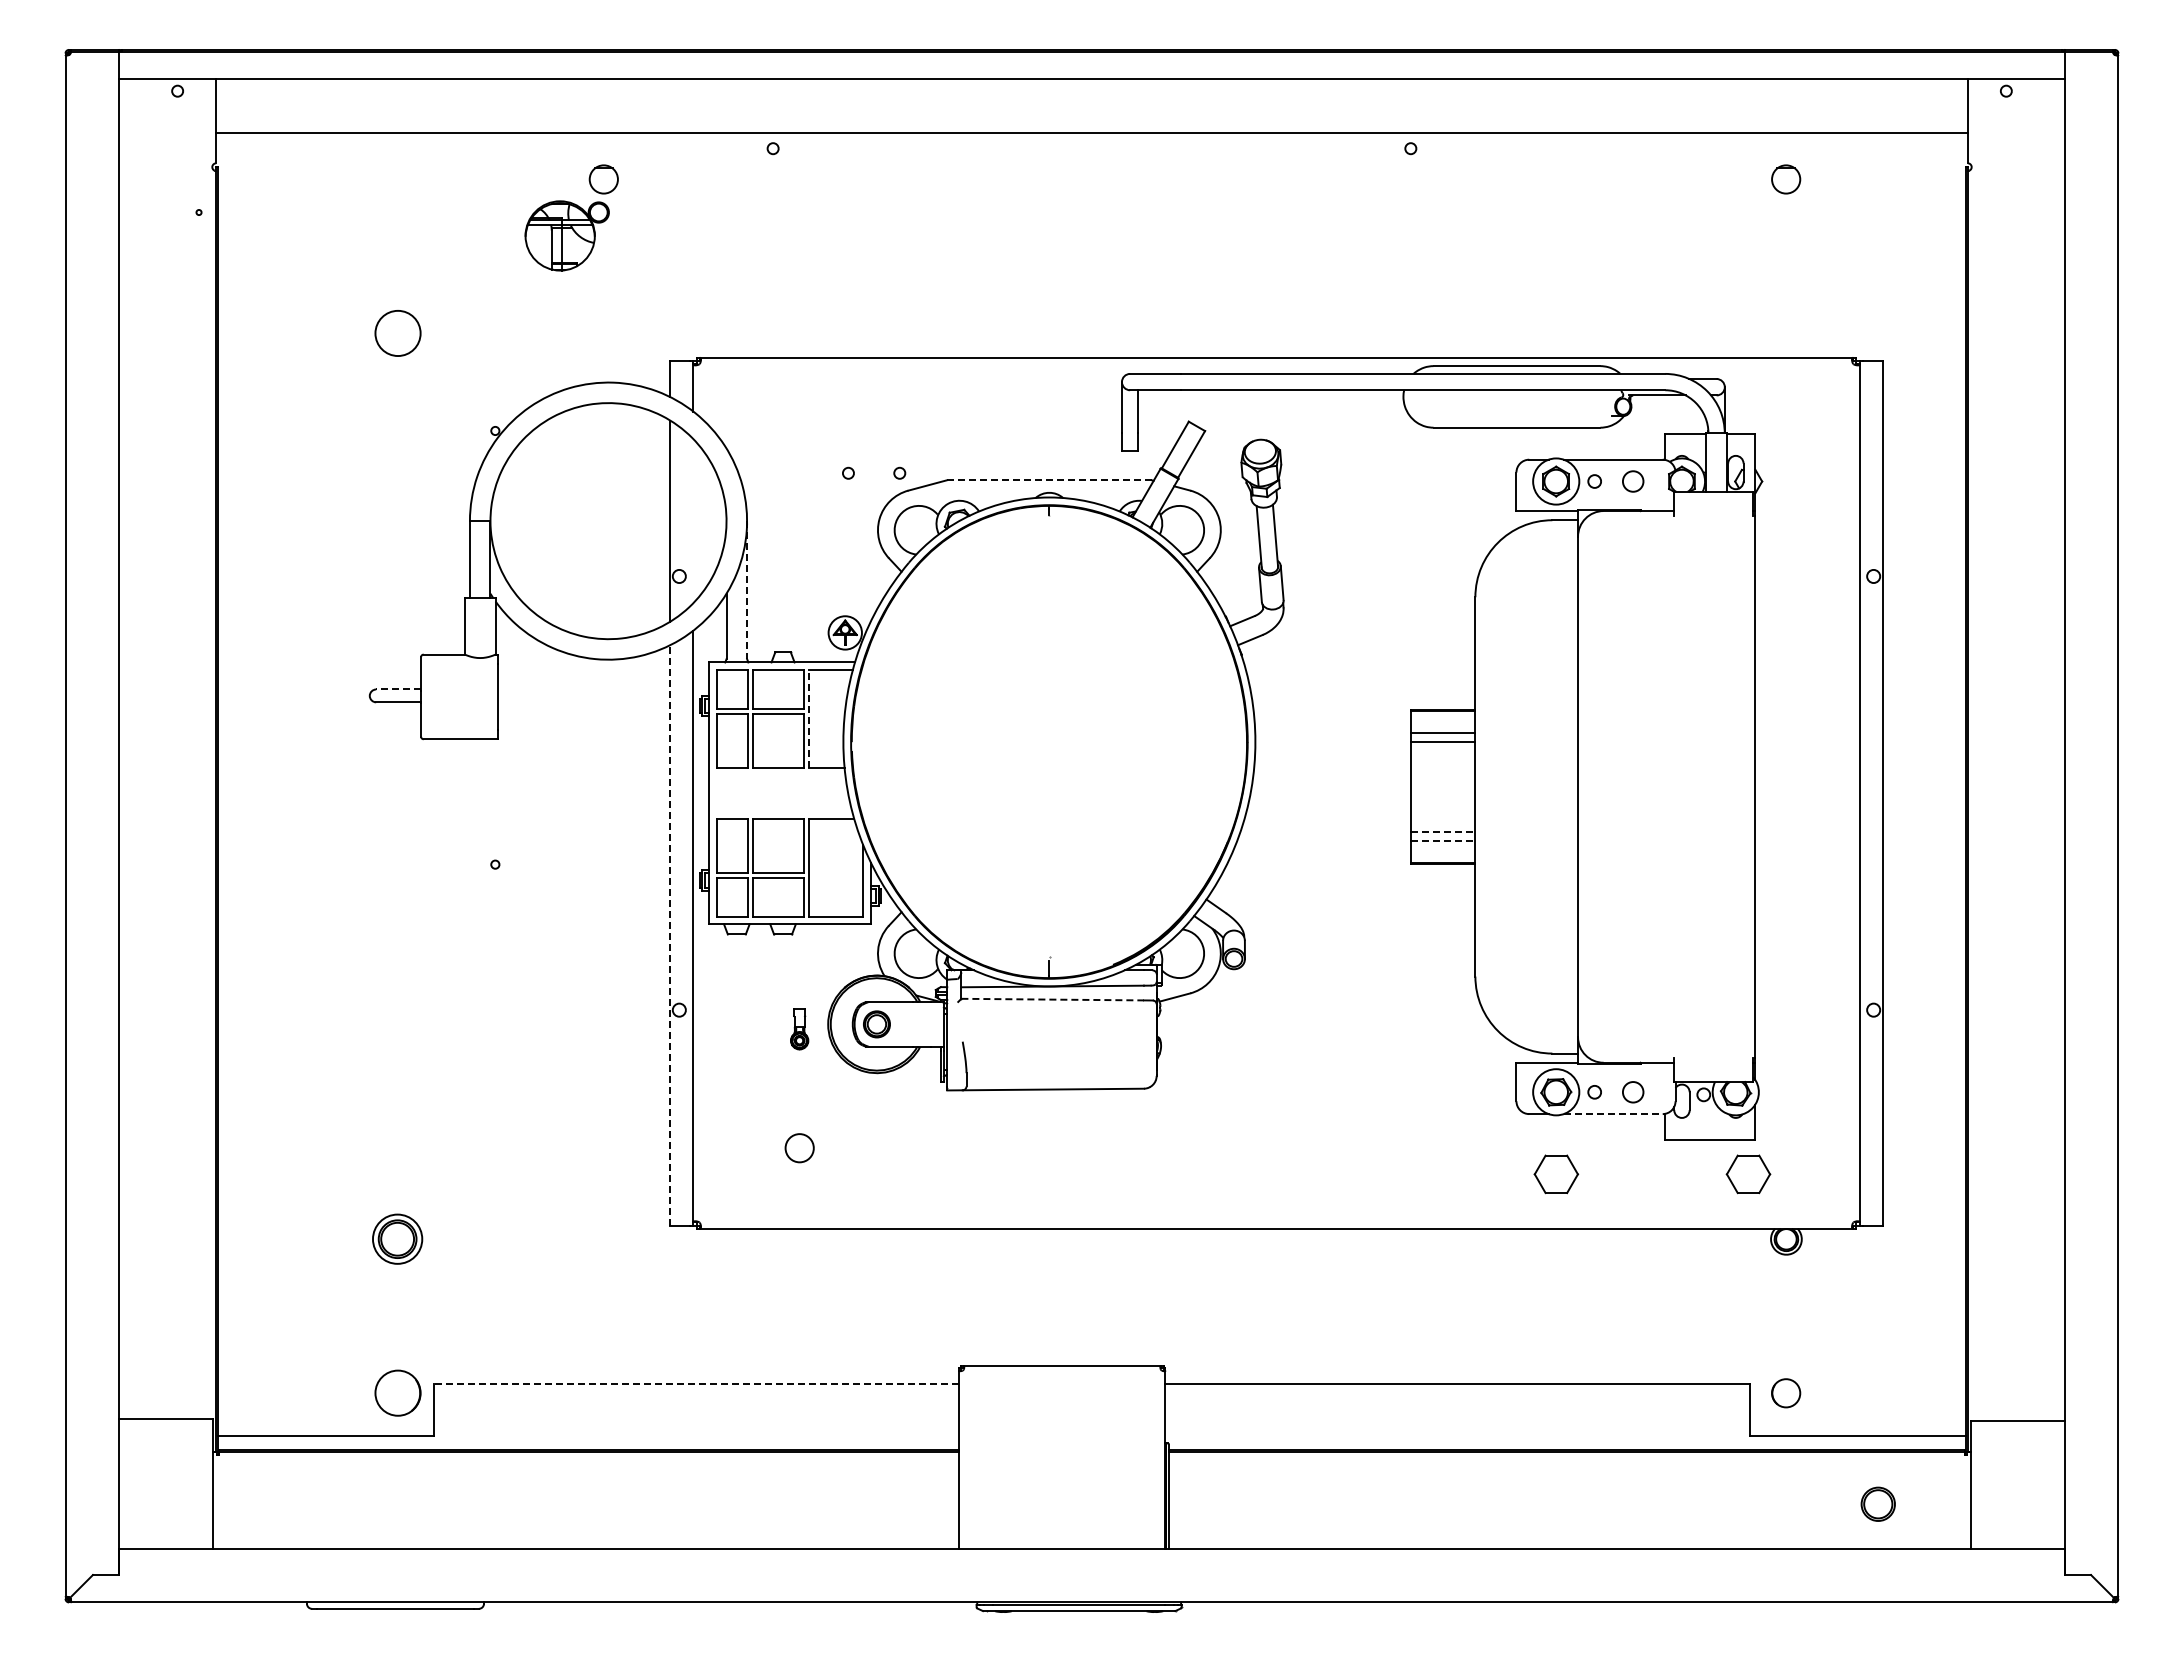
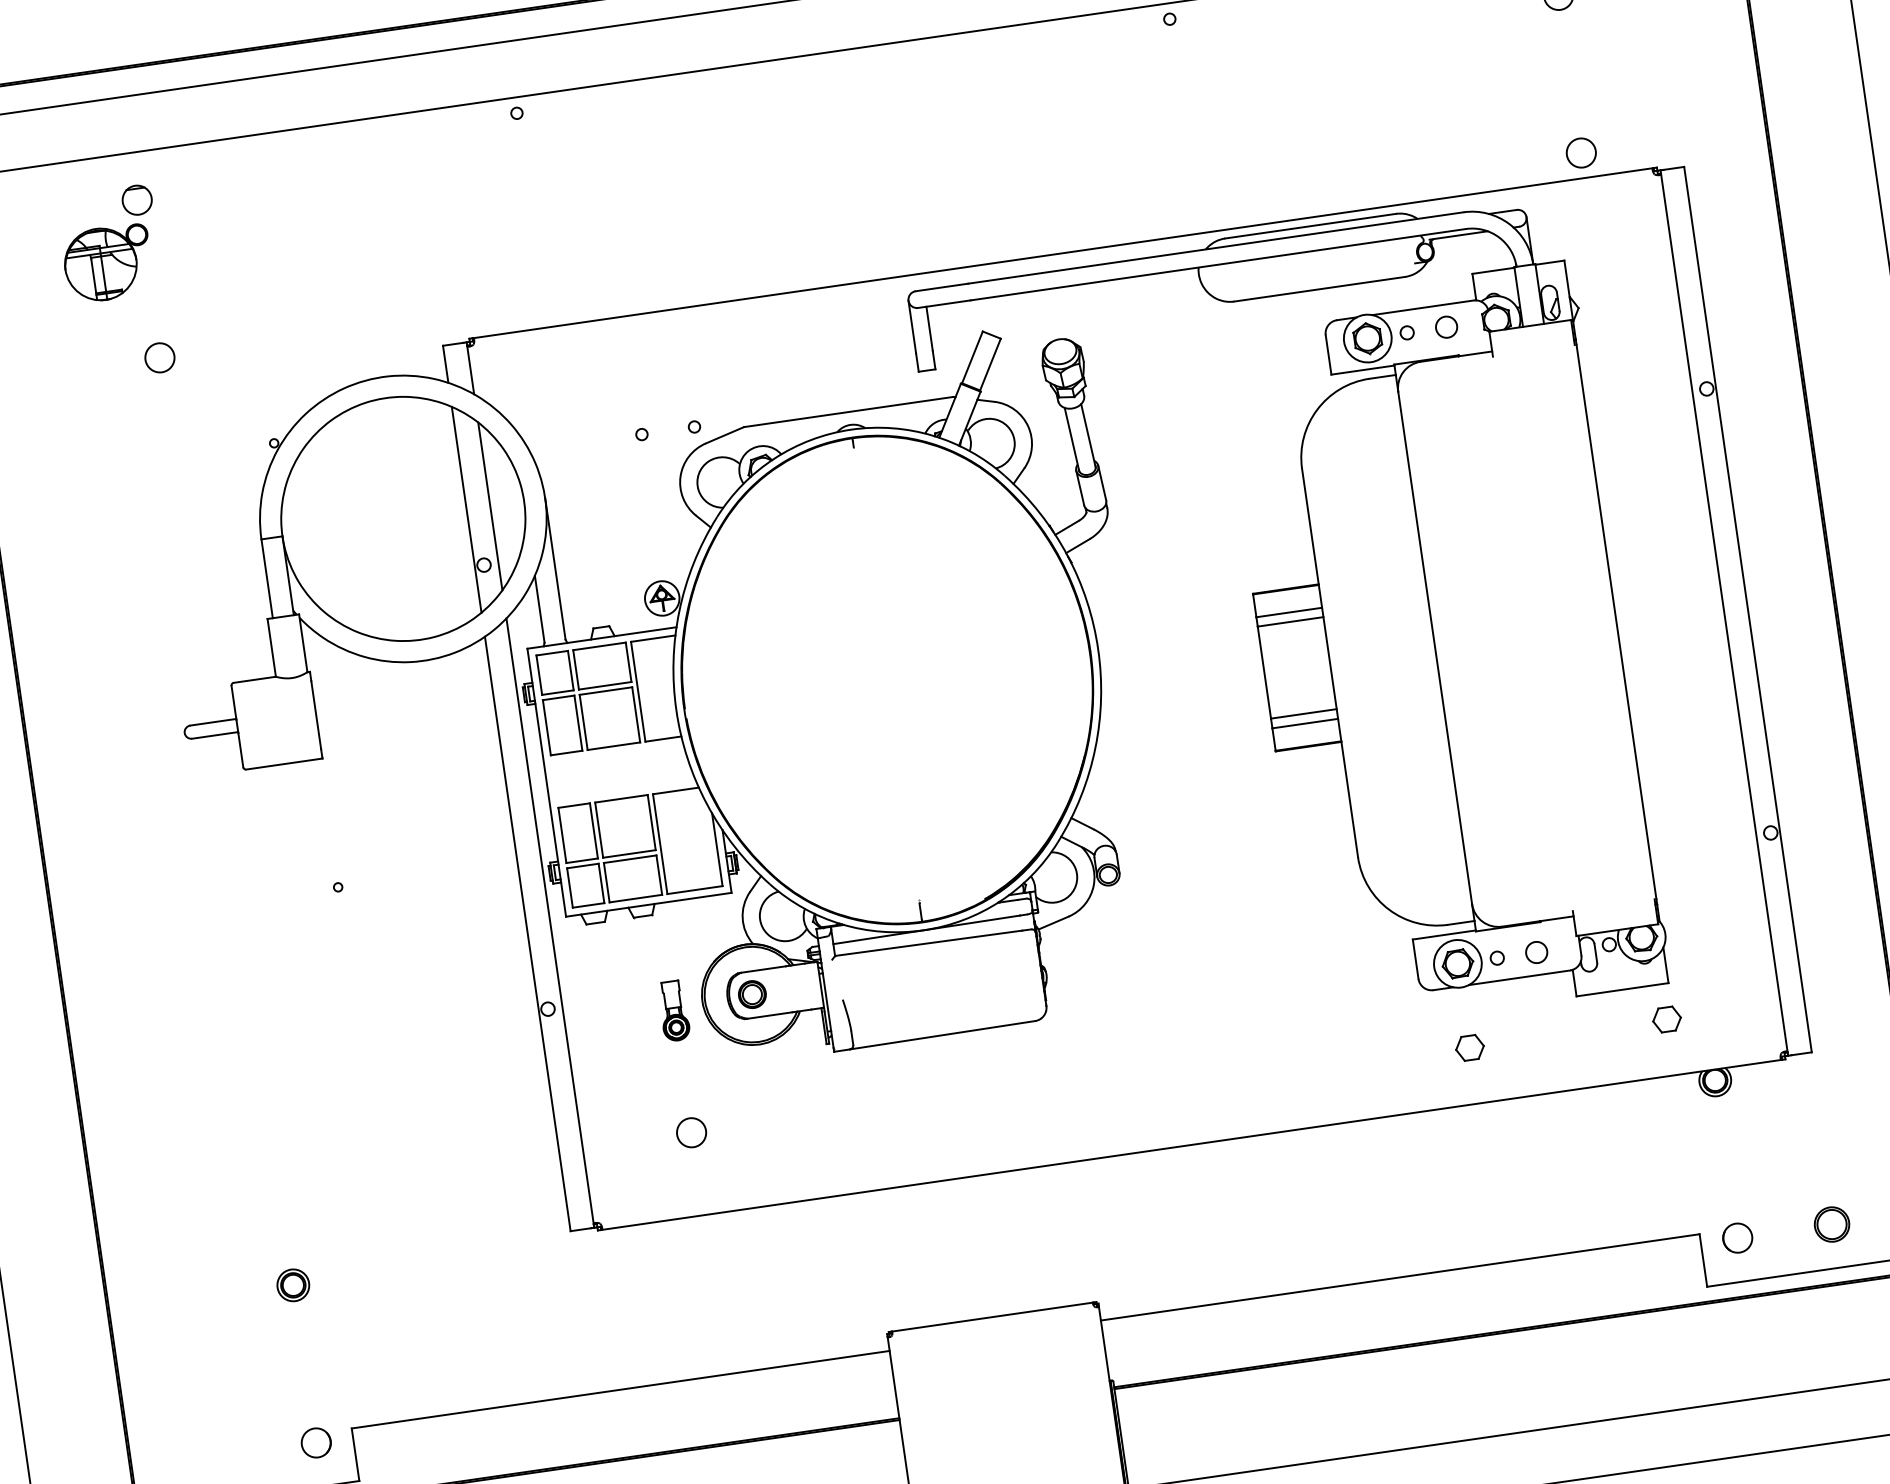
part: (571, 217) -> (109, 243), moved
circle: (397, 333) -> (159, 357), size x0.62
circle: (1786, 333) -> (1581, 153), added
line: (1048, 480) -> (847, 412), dashed -> solid
line: (693, 521) -> (490, 506), added
line: (747, 590) -> (555, 569), dashed -> solid
line: (398, 689) -> (213, 722), dashed -> solid
line: (809, 718) -> (638, 691), dashed -> solid
line: (1443, 831) -> (1304, 713), dashed -> solid
line: (1443, 841) -> (1305, 723), dashed -> solid
line: (670, 934) -> (527, 933), dashed -> solid
line: (1053, 999) -> (929, 943), dashed -> solid
part: (799, 1029) -> (673, 1011), size x1.43
line: (1613, 1114) -> (1519, 978), dashed -> solid
part: (1555, 1174) -> (1469, 1048), size x0.62
part: (1748, 1174) -> (1666, 1019), size x0.62
part: (397, 1239) -> (293, 1285), size x0.62
line: (696, 1384) -> (620, 1389), dashed -> solid
circle: (397, 1393) -> (316, 1443), size x0.62
part: (1877, 1503) -> (1831, 1223), moved

